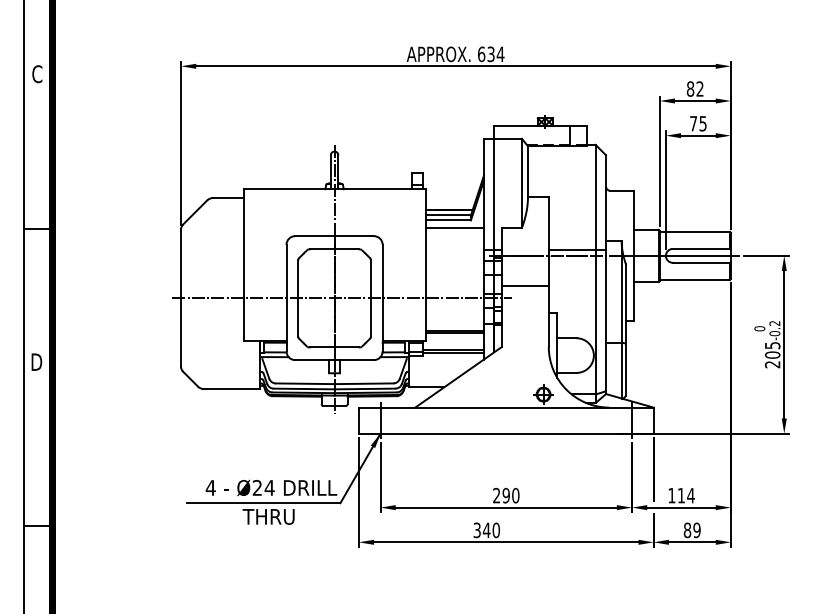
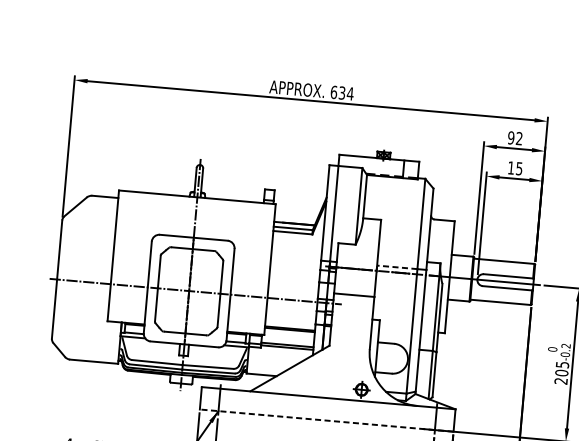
text: (690, 88) -> (511, 137), 82 -> 92
text: (693, 123) -> (511, 167), 75 -> 15
line: (454, 227) -> (297, 239), removed
line: (571, 249) -> (396, 267), solid -> dashed
line: (505, 433) -> (326, 420), solid -> dashed

